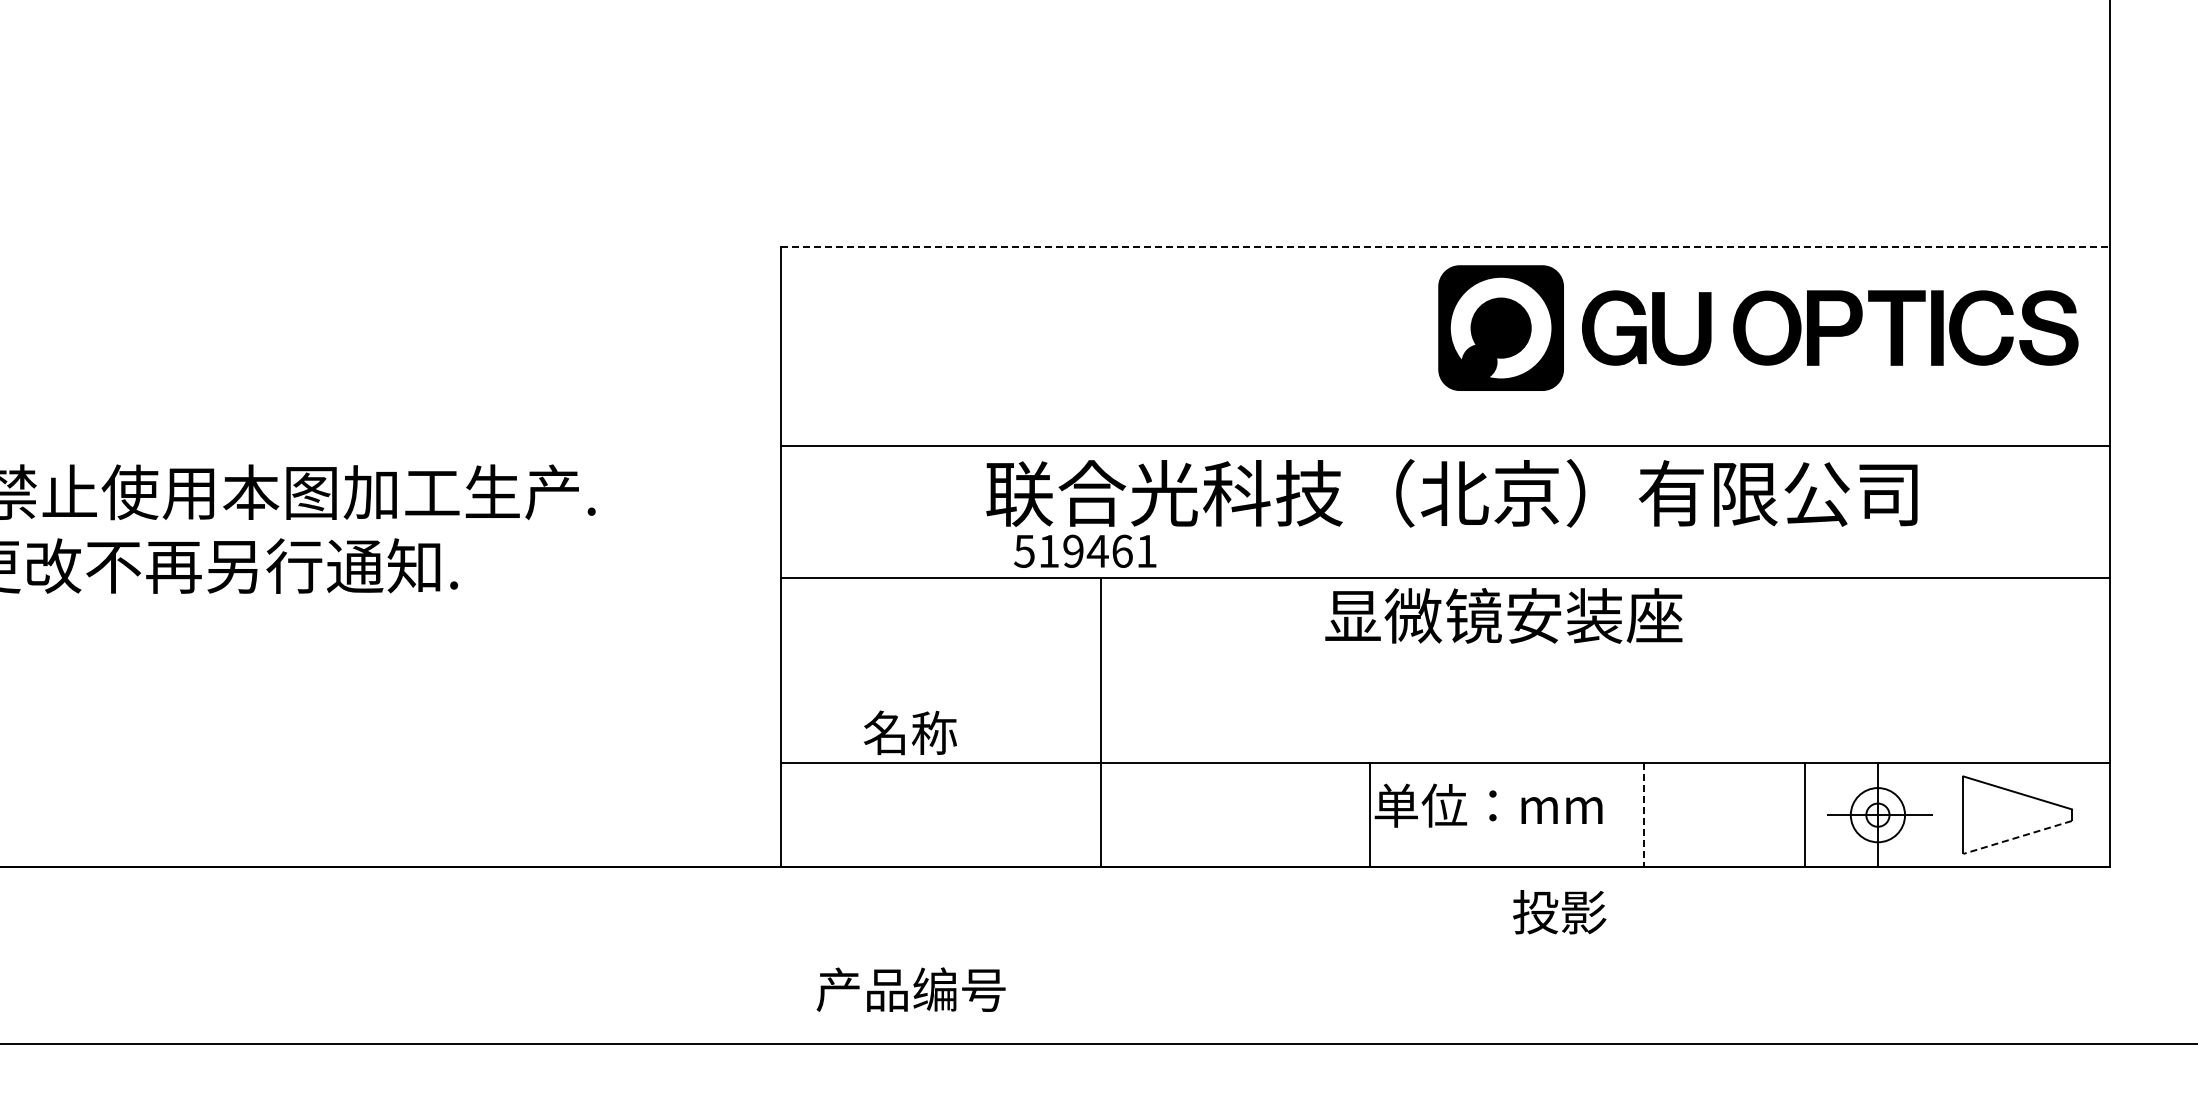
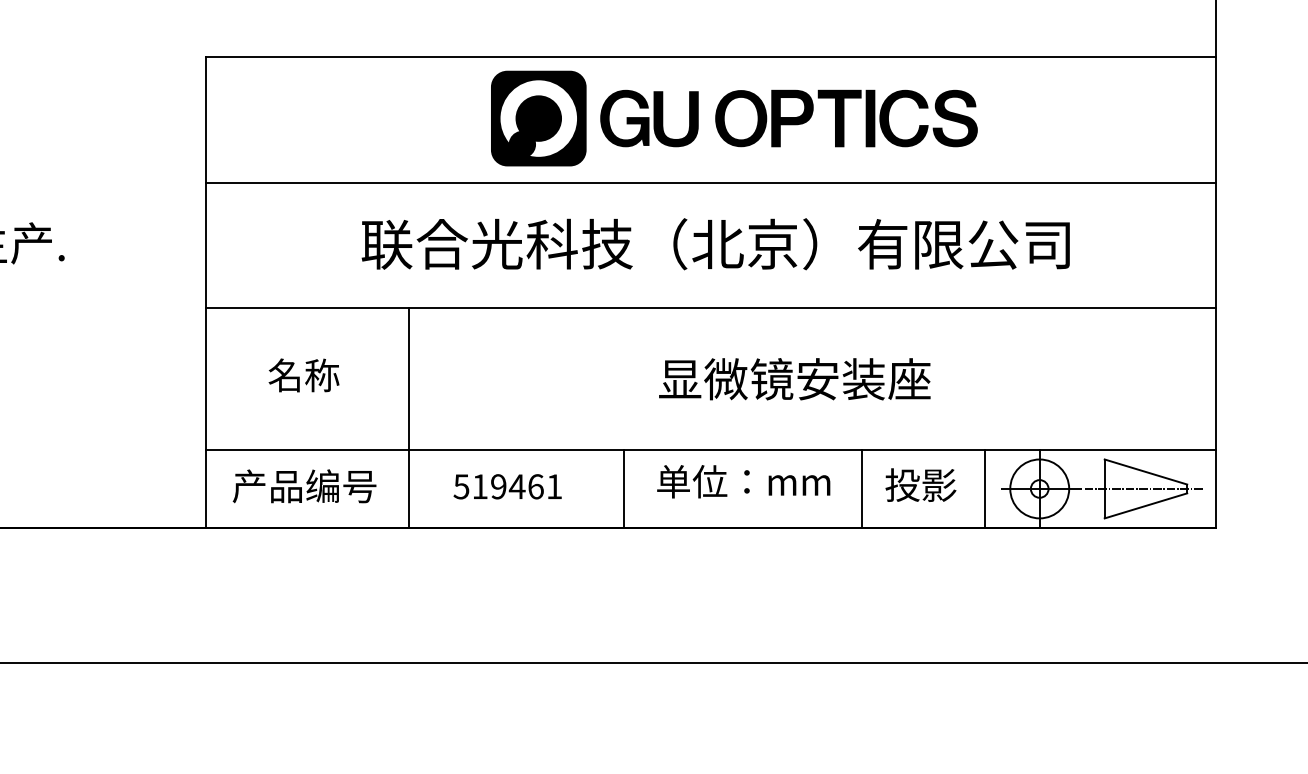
line: (1446, 247) -> (711, 57), dashed -> solid
part: (1758, 327) -> (734, 118), moved
line: (1445, 446) -> (710, 182), moved
text: (1085, 550) -> (507, 486), moved
text: (1503, 615) -> (794, 378), moved
line: (1100, 721) -> (409, 417), moved
text: (910, 732) -> (304, 375), moved
line: (1370, 814) -> (624, 488), moved
circle: (1877, 814) -> (1039, 488), size x1.43
line: (1643, 815) -> (861, 489), dashed -> solid
line: (2014, 815) -> (1143, 489), added
line: (2017, 837) -> (1145, 505), dashed -> solid
text: (1559, 912) -> (920, 485), moved
text: (910, 989) -> (304, 486), moved

